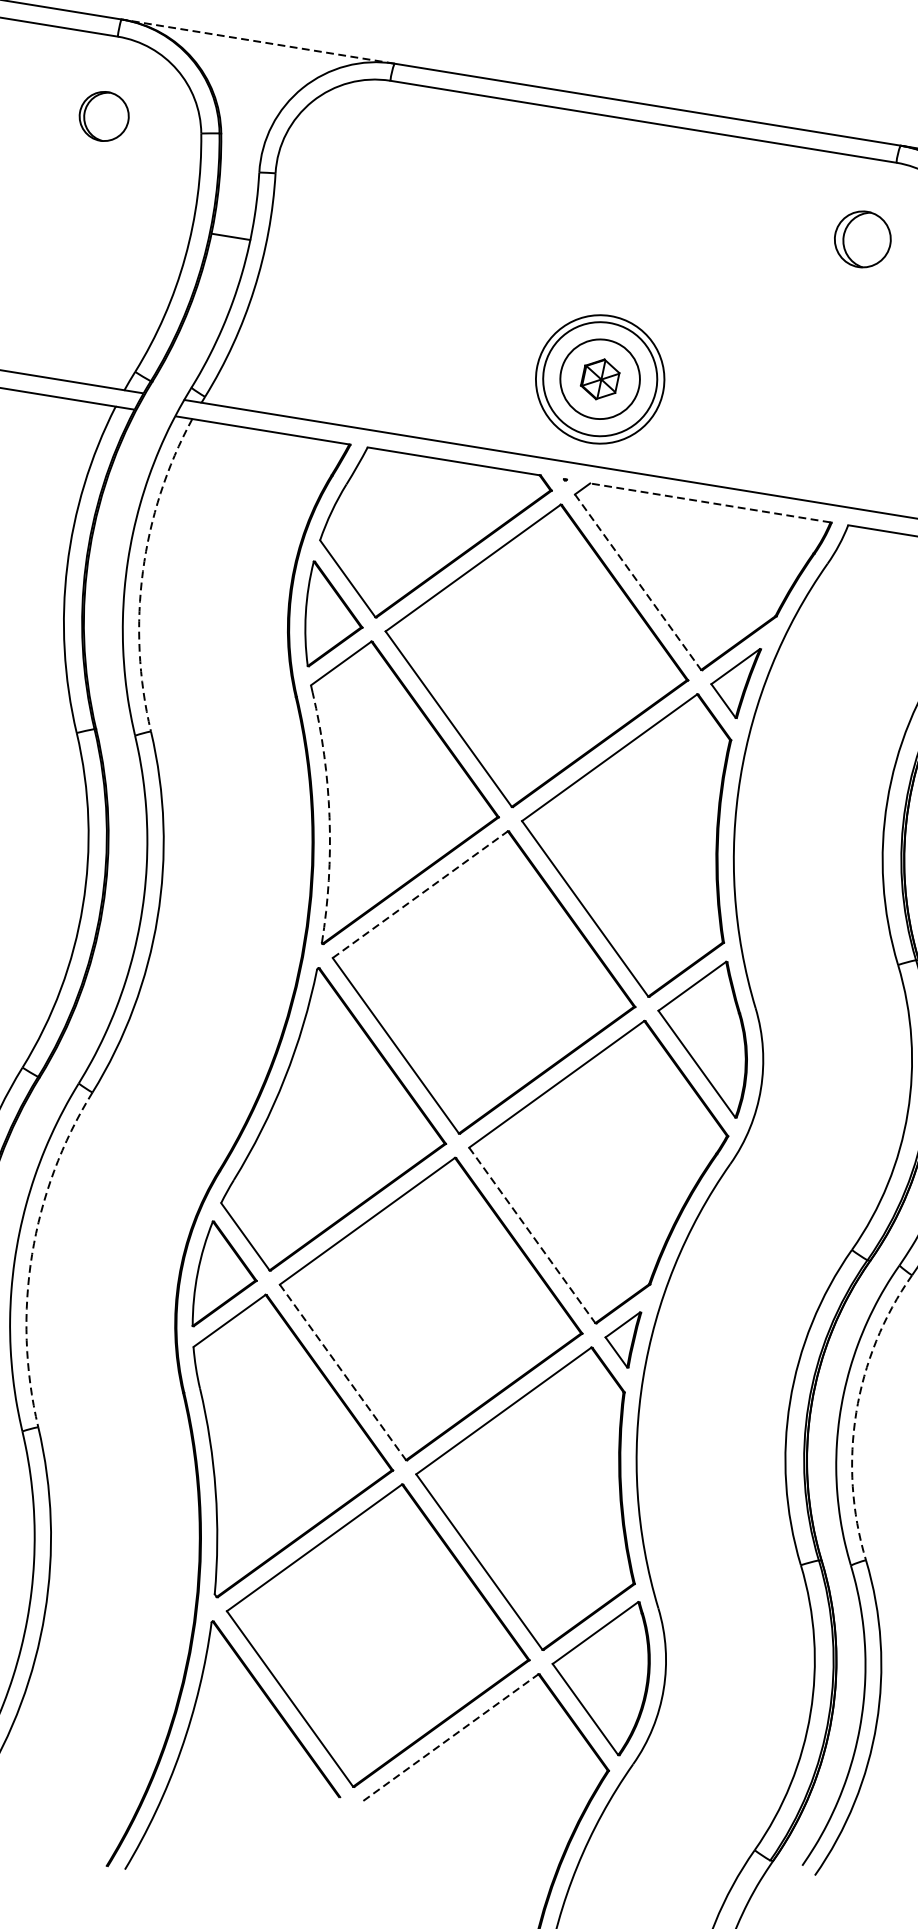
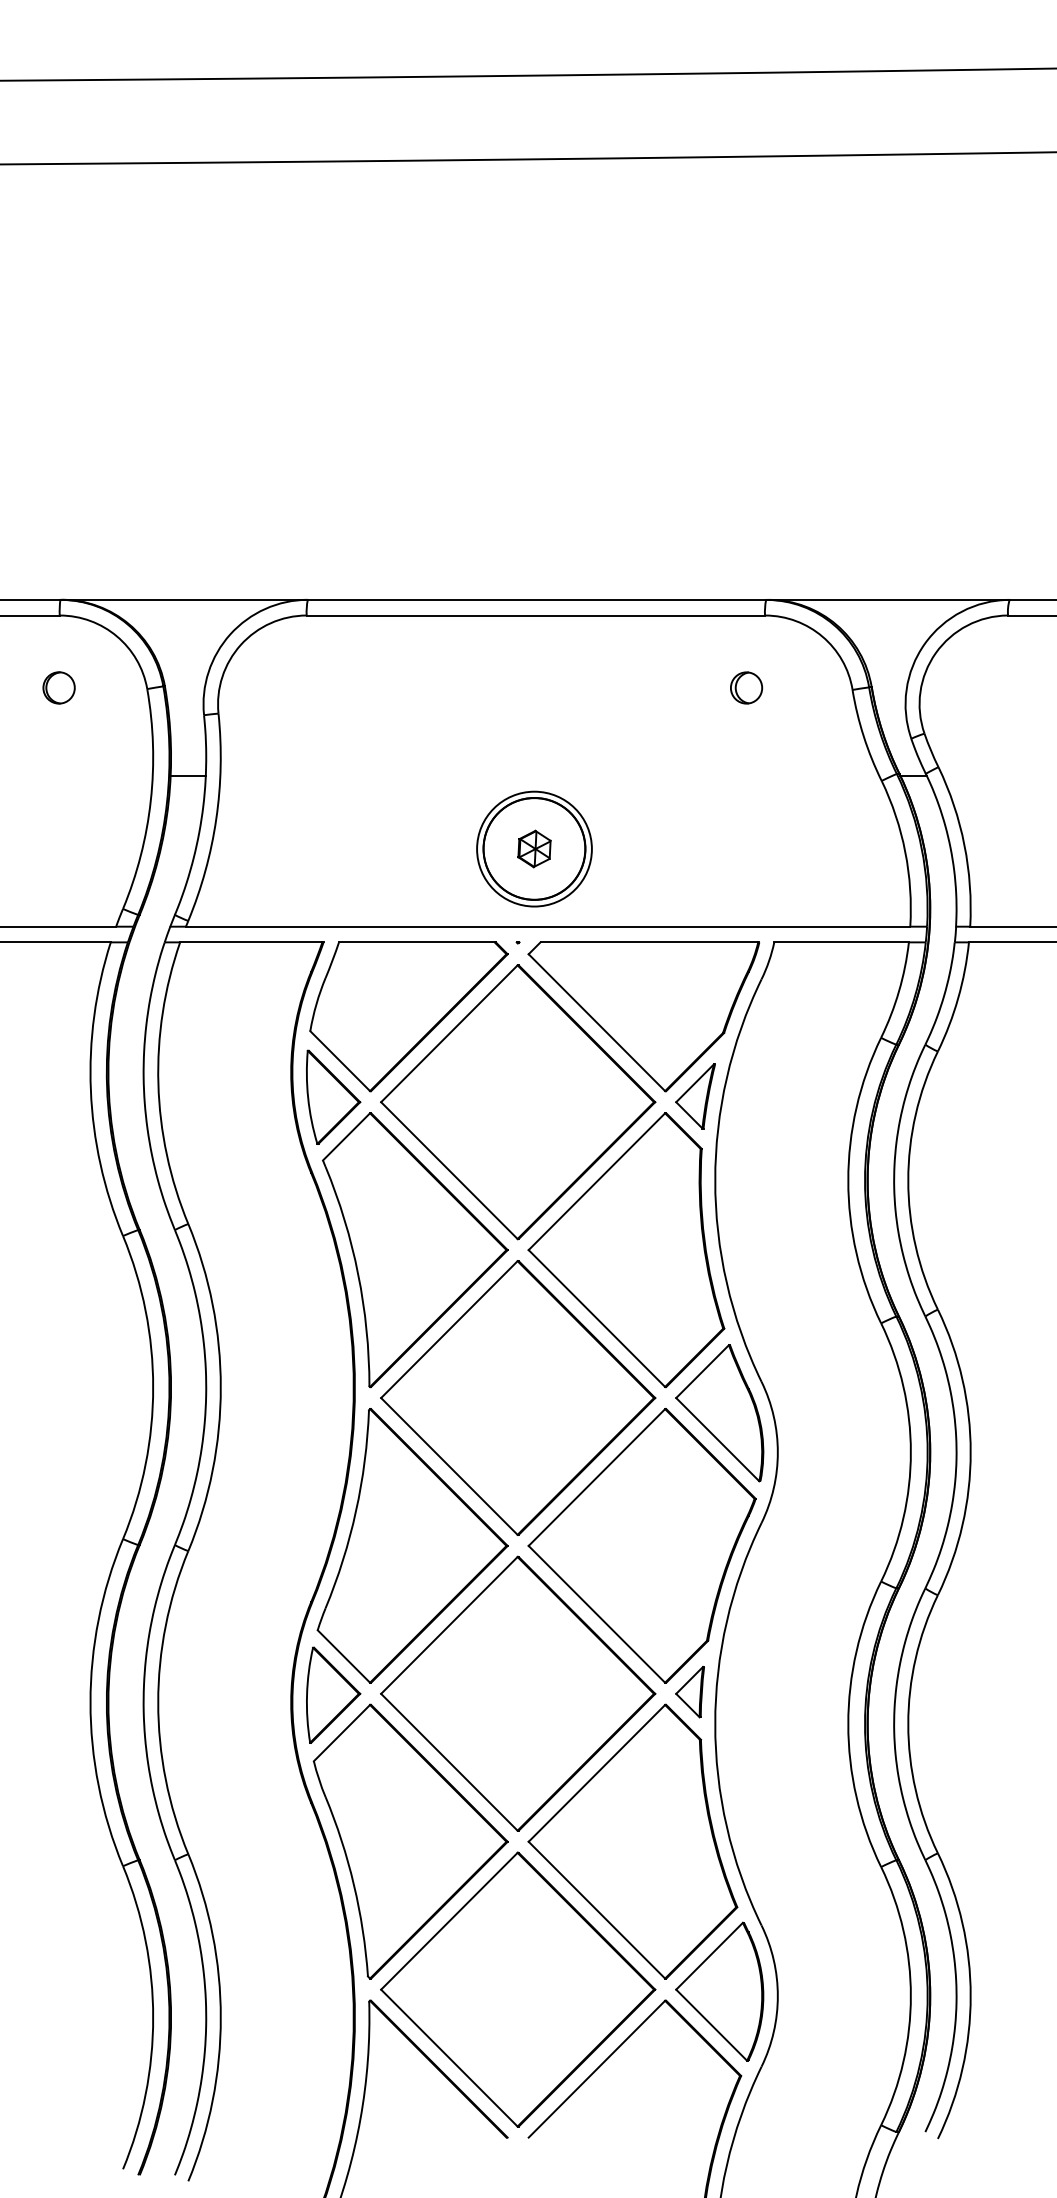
line: (258, 41) -> (184, 599), dashed -> solid
part: (103, 115) -> (58, 687), size x0.71
part: (863, 238) -> (746, 687), size x0.62
circle: (600, 378) -> (534, 848), size x1.43
line: (710, 503) -> (649, 942), dashed -> solid
arc: (143, 570) -> (158, 1083), dashed -> solid
line: (637, 581) -> (596, 1022), dashed -> solid
arc: (329, 817) -> (358, 1274), dashed -> solid
line: (420, 894) -> (449, 1329), dashed -> solid
line: (531, 1235) -> (596, 1614), dashed -> solid
arc: (32, 1254) -> (158, 1702), dashed -> solid
line: (343, 1372) -> (449, 1762), dashed -> solid
arc: (856, 1412) -> (908, 1724), dashed -> solid
line: (450, 1737) -> (596, 2069), dashed -> solid

